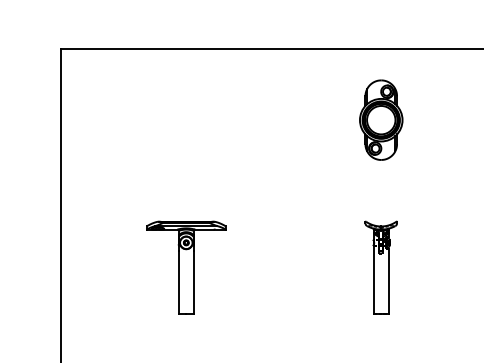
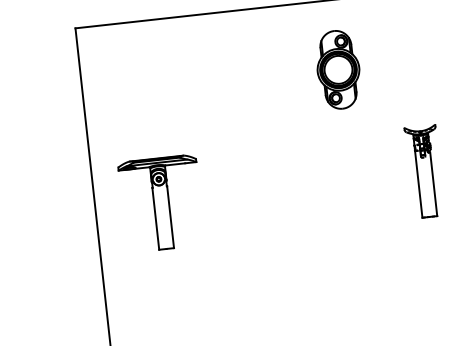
part: (381, 119) -> (338, 69), moved
part: (186, 267) -> (161, 203), moved
part: (380, 267) -> (424, 171), moved

